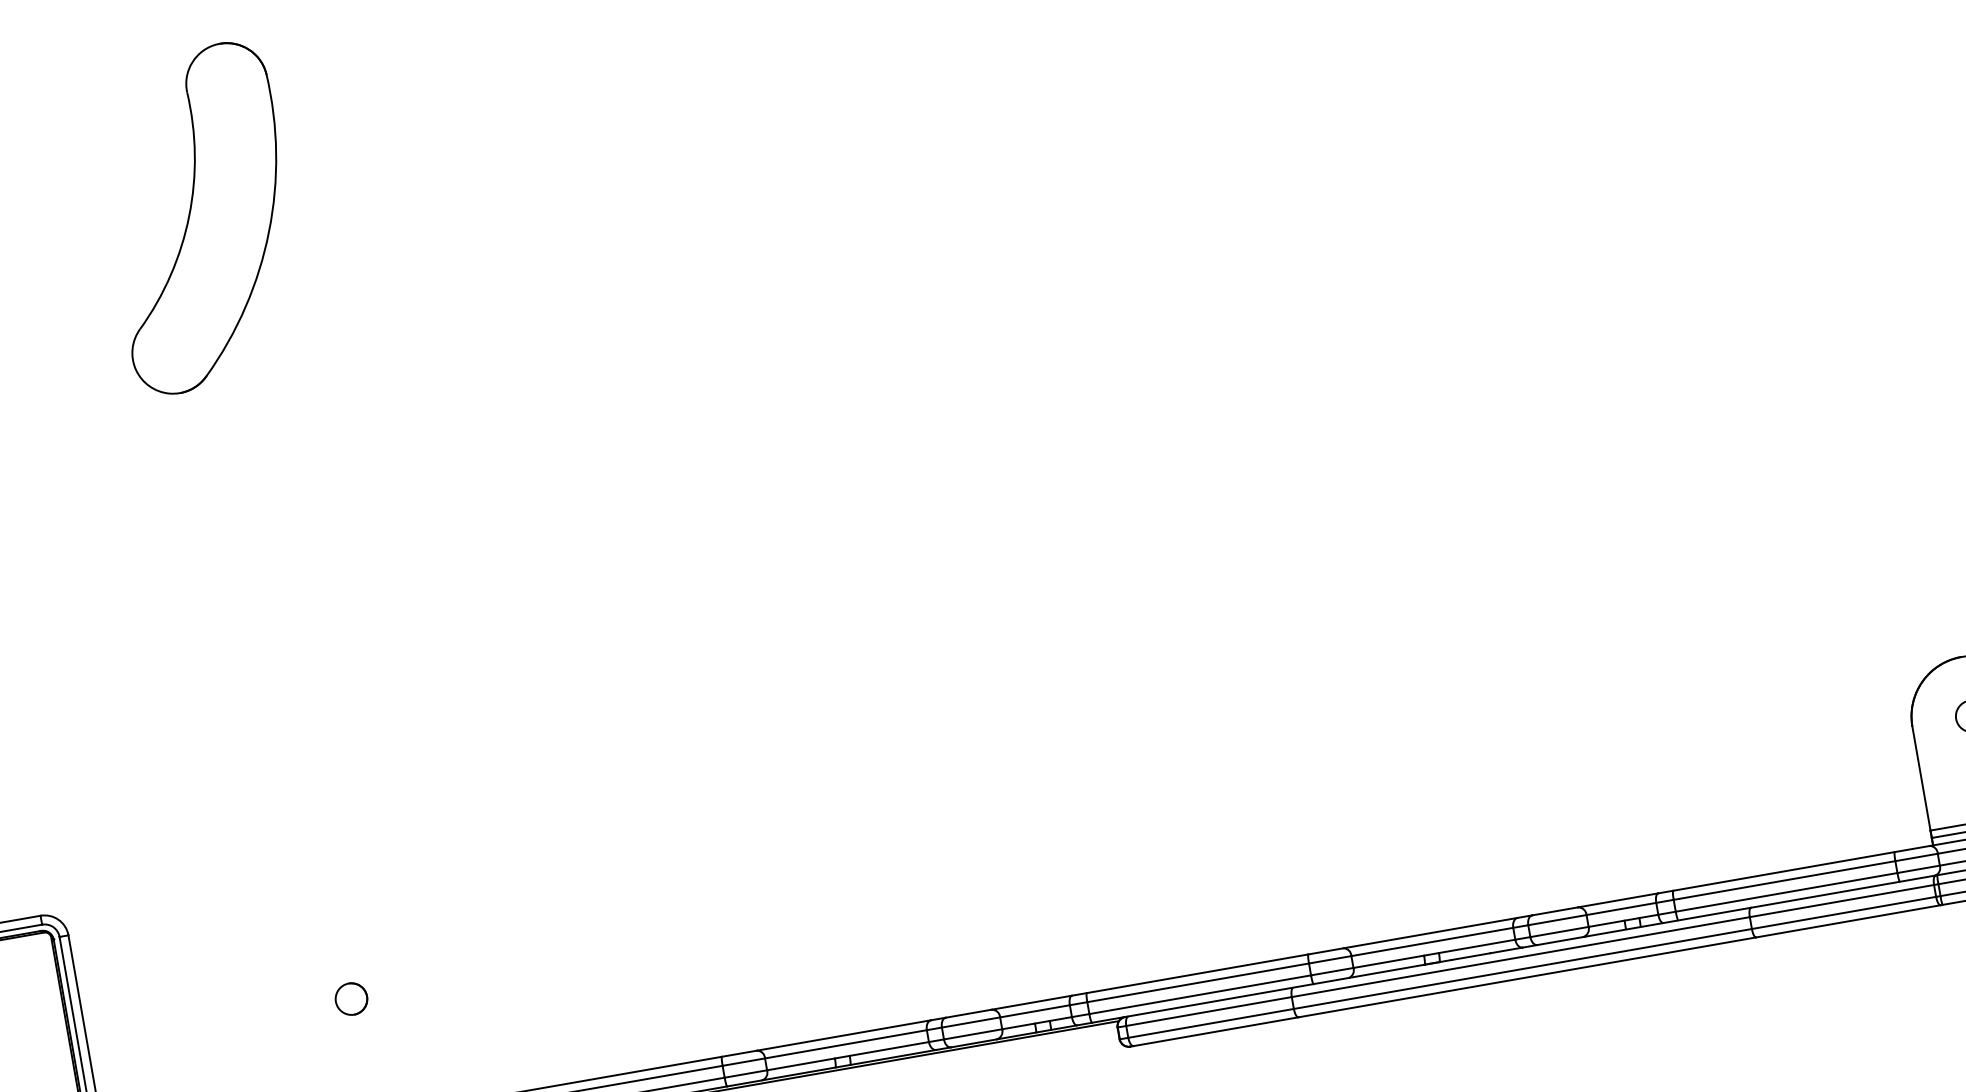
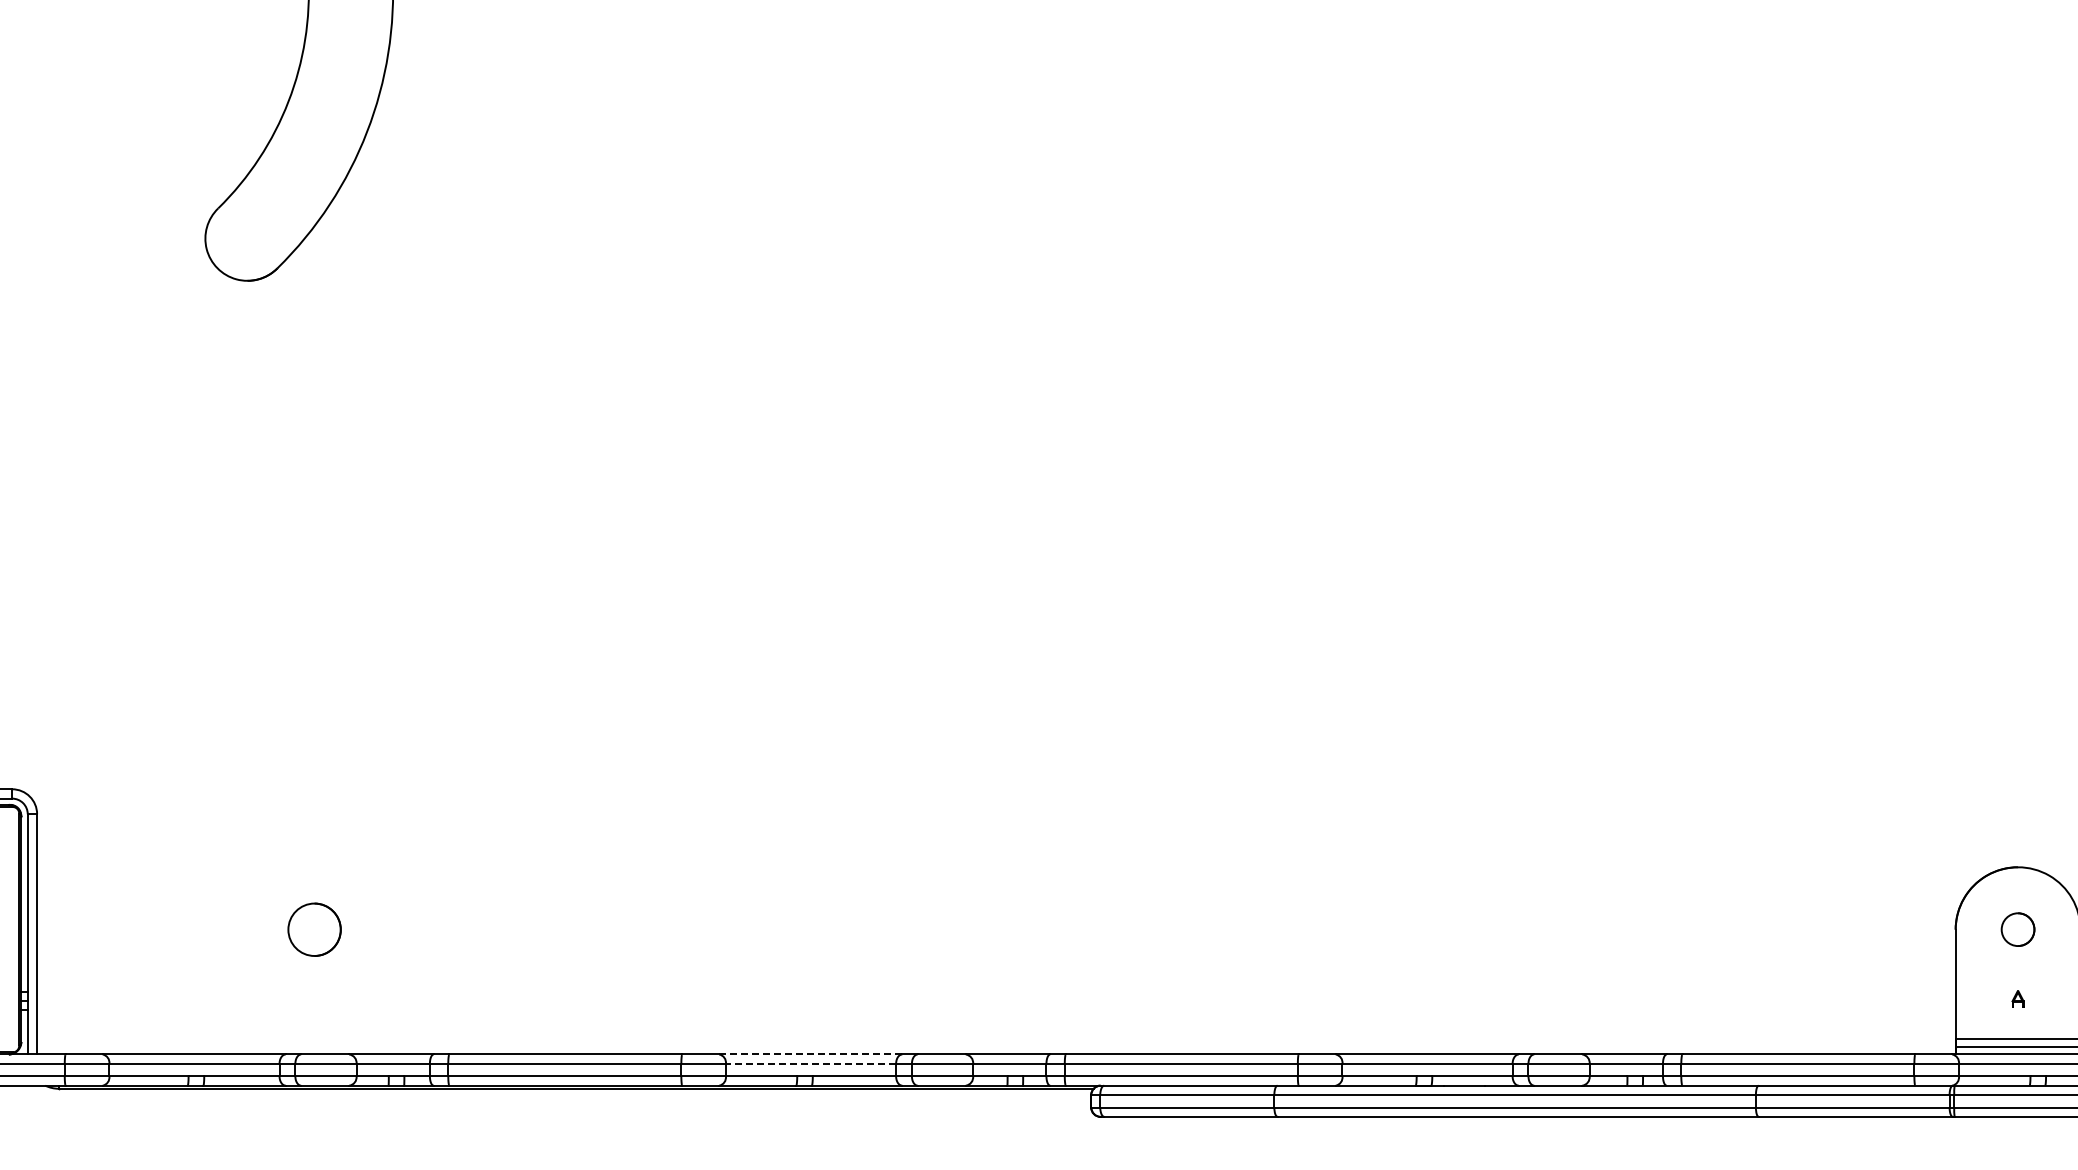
circle: (351, 998) -> (314, 929), size x1.6
line: (844, 1035) -> (811, 1054), solid -> dashed
line: (845, 1044) -> (810, 1063), solid -> dashed

